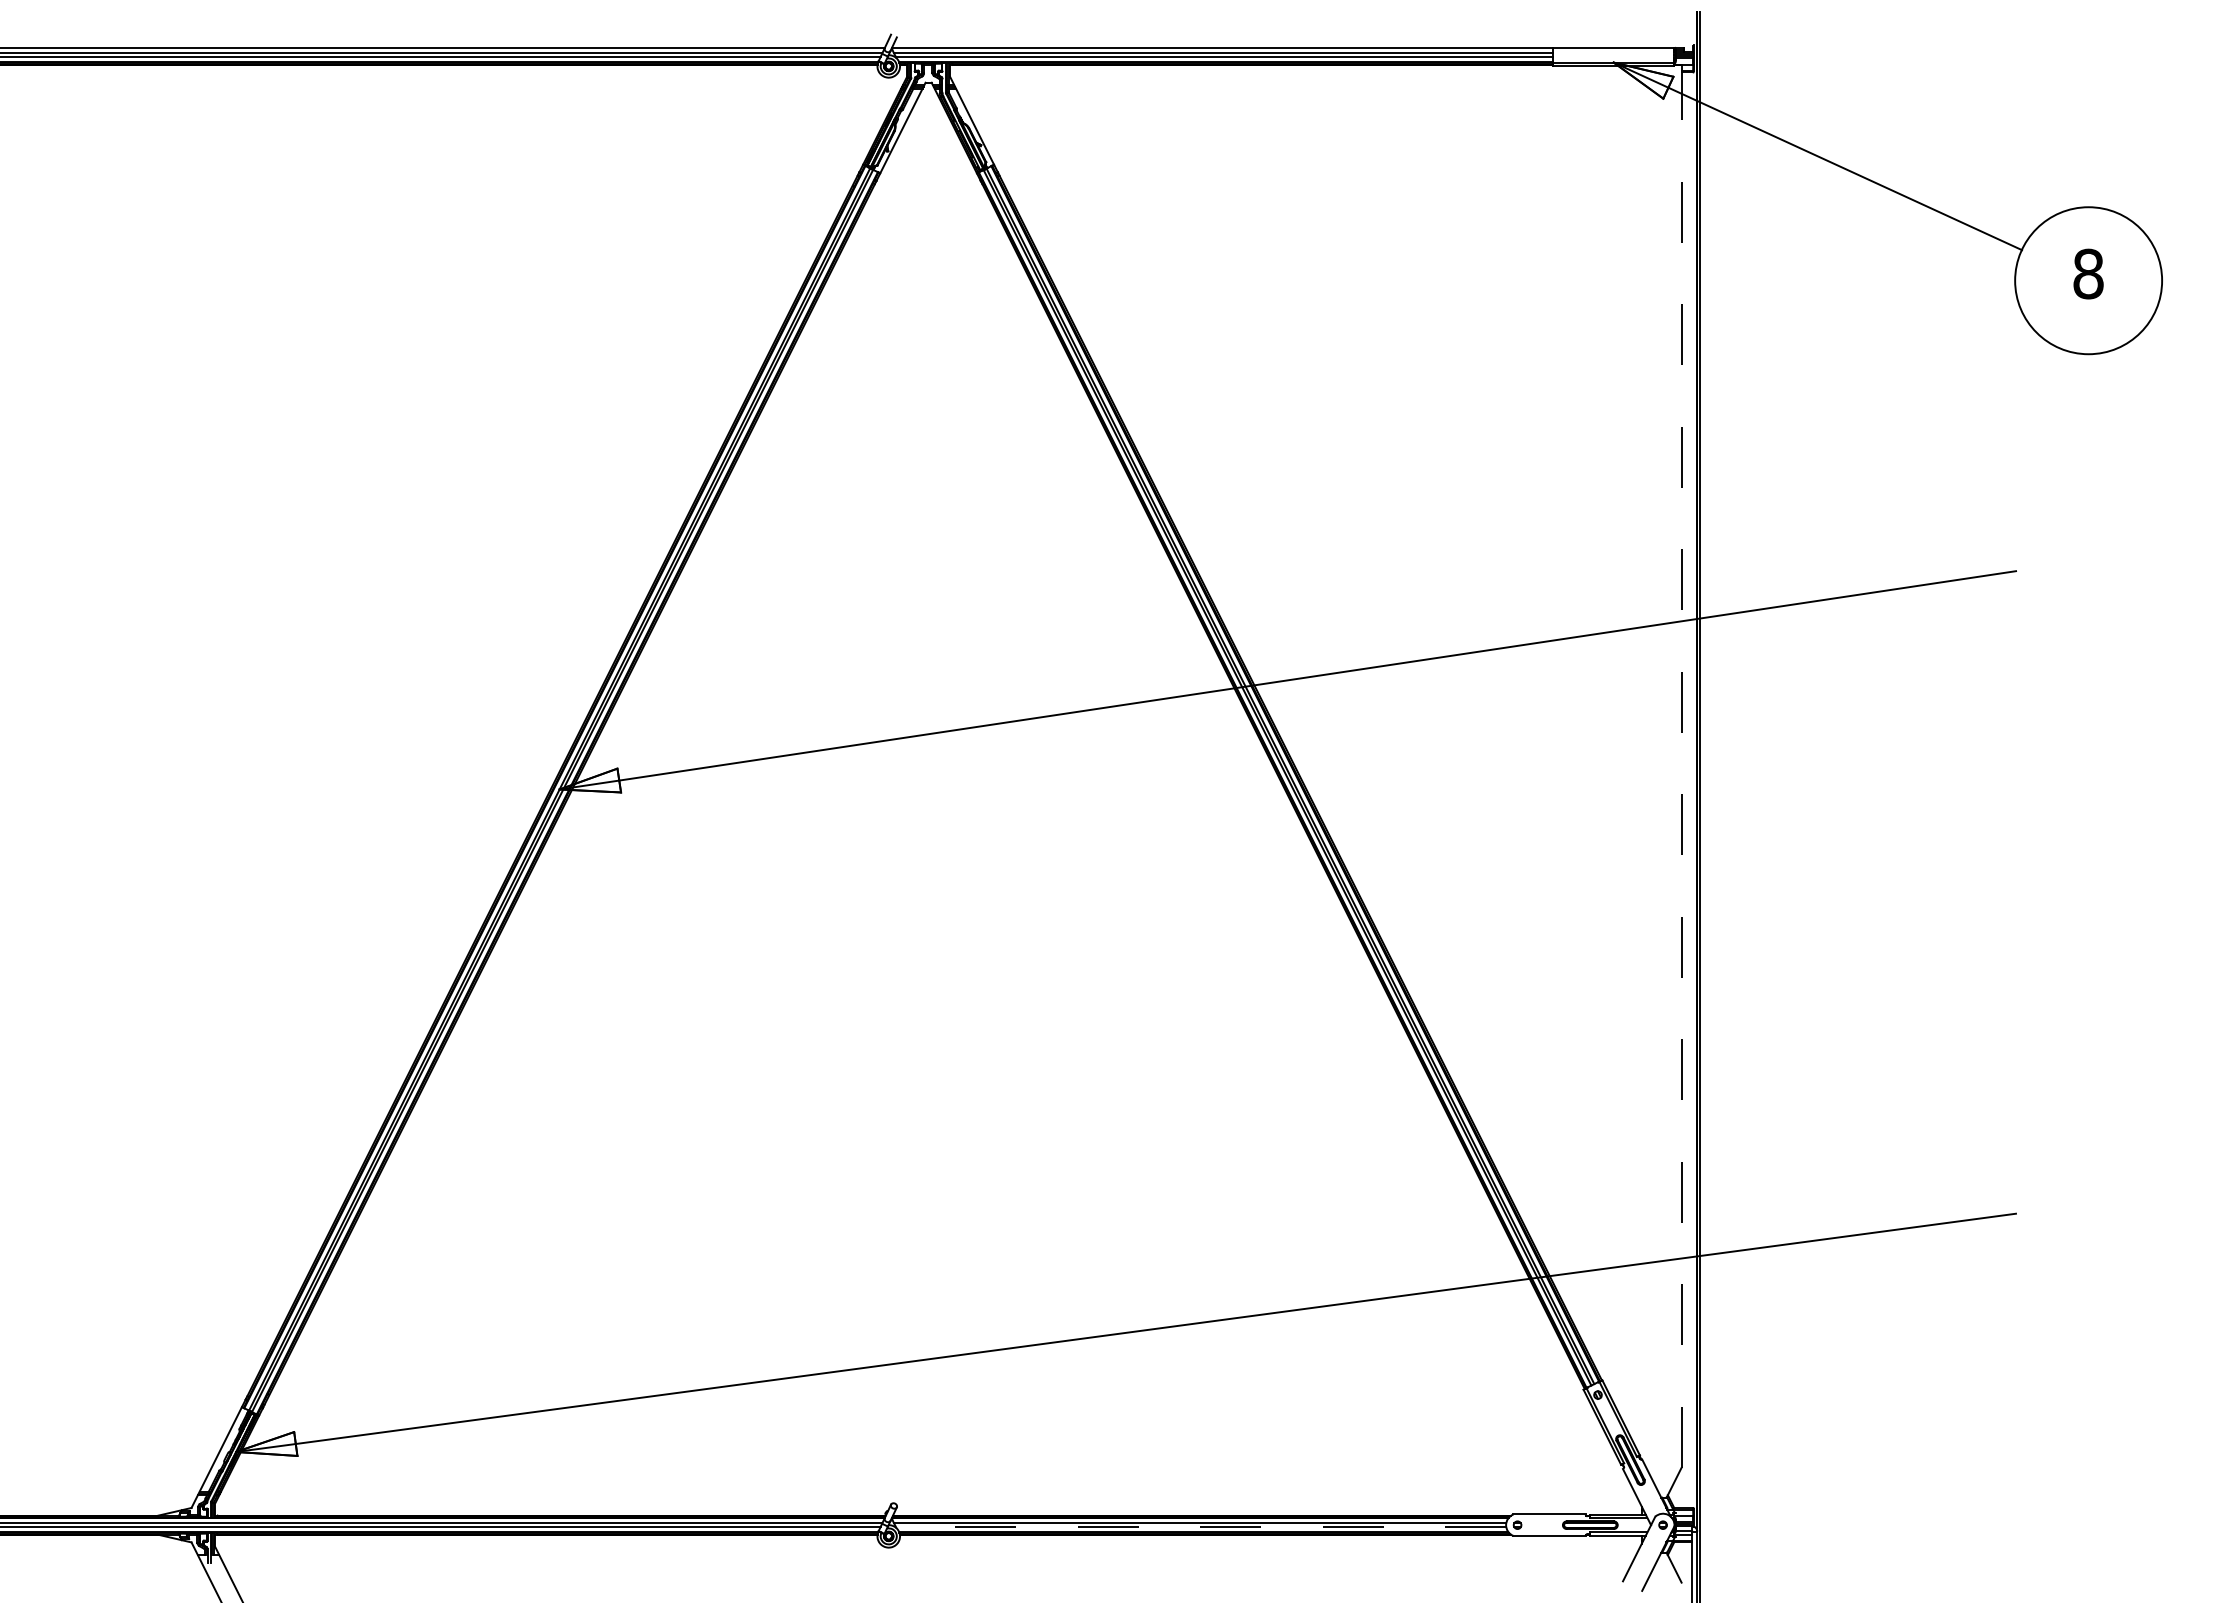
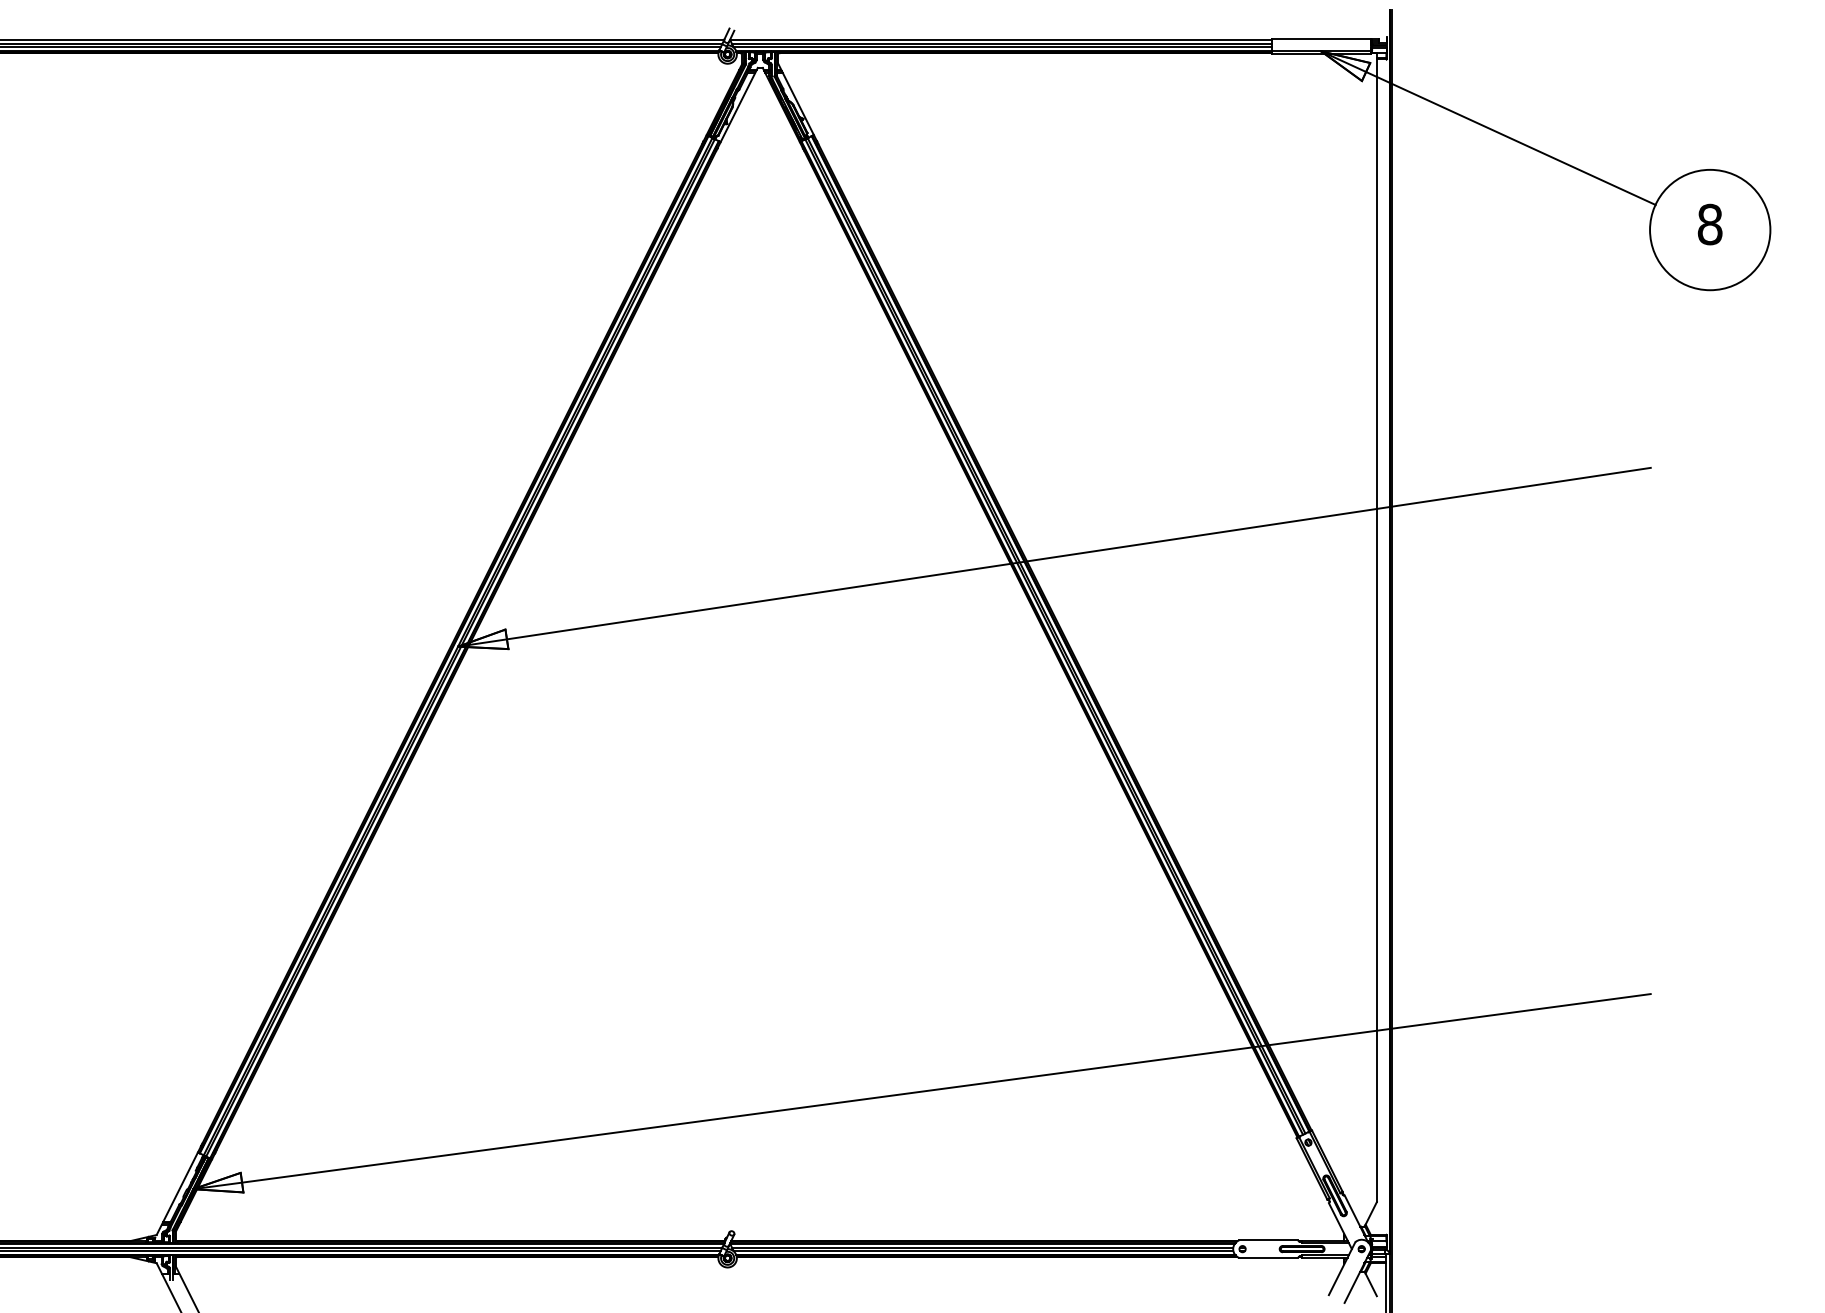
line: (1681, 765) -> (1376, 627), dashed -> solid
line: (1200, 1527) -> (982, 1251), dashed -> solid

